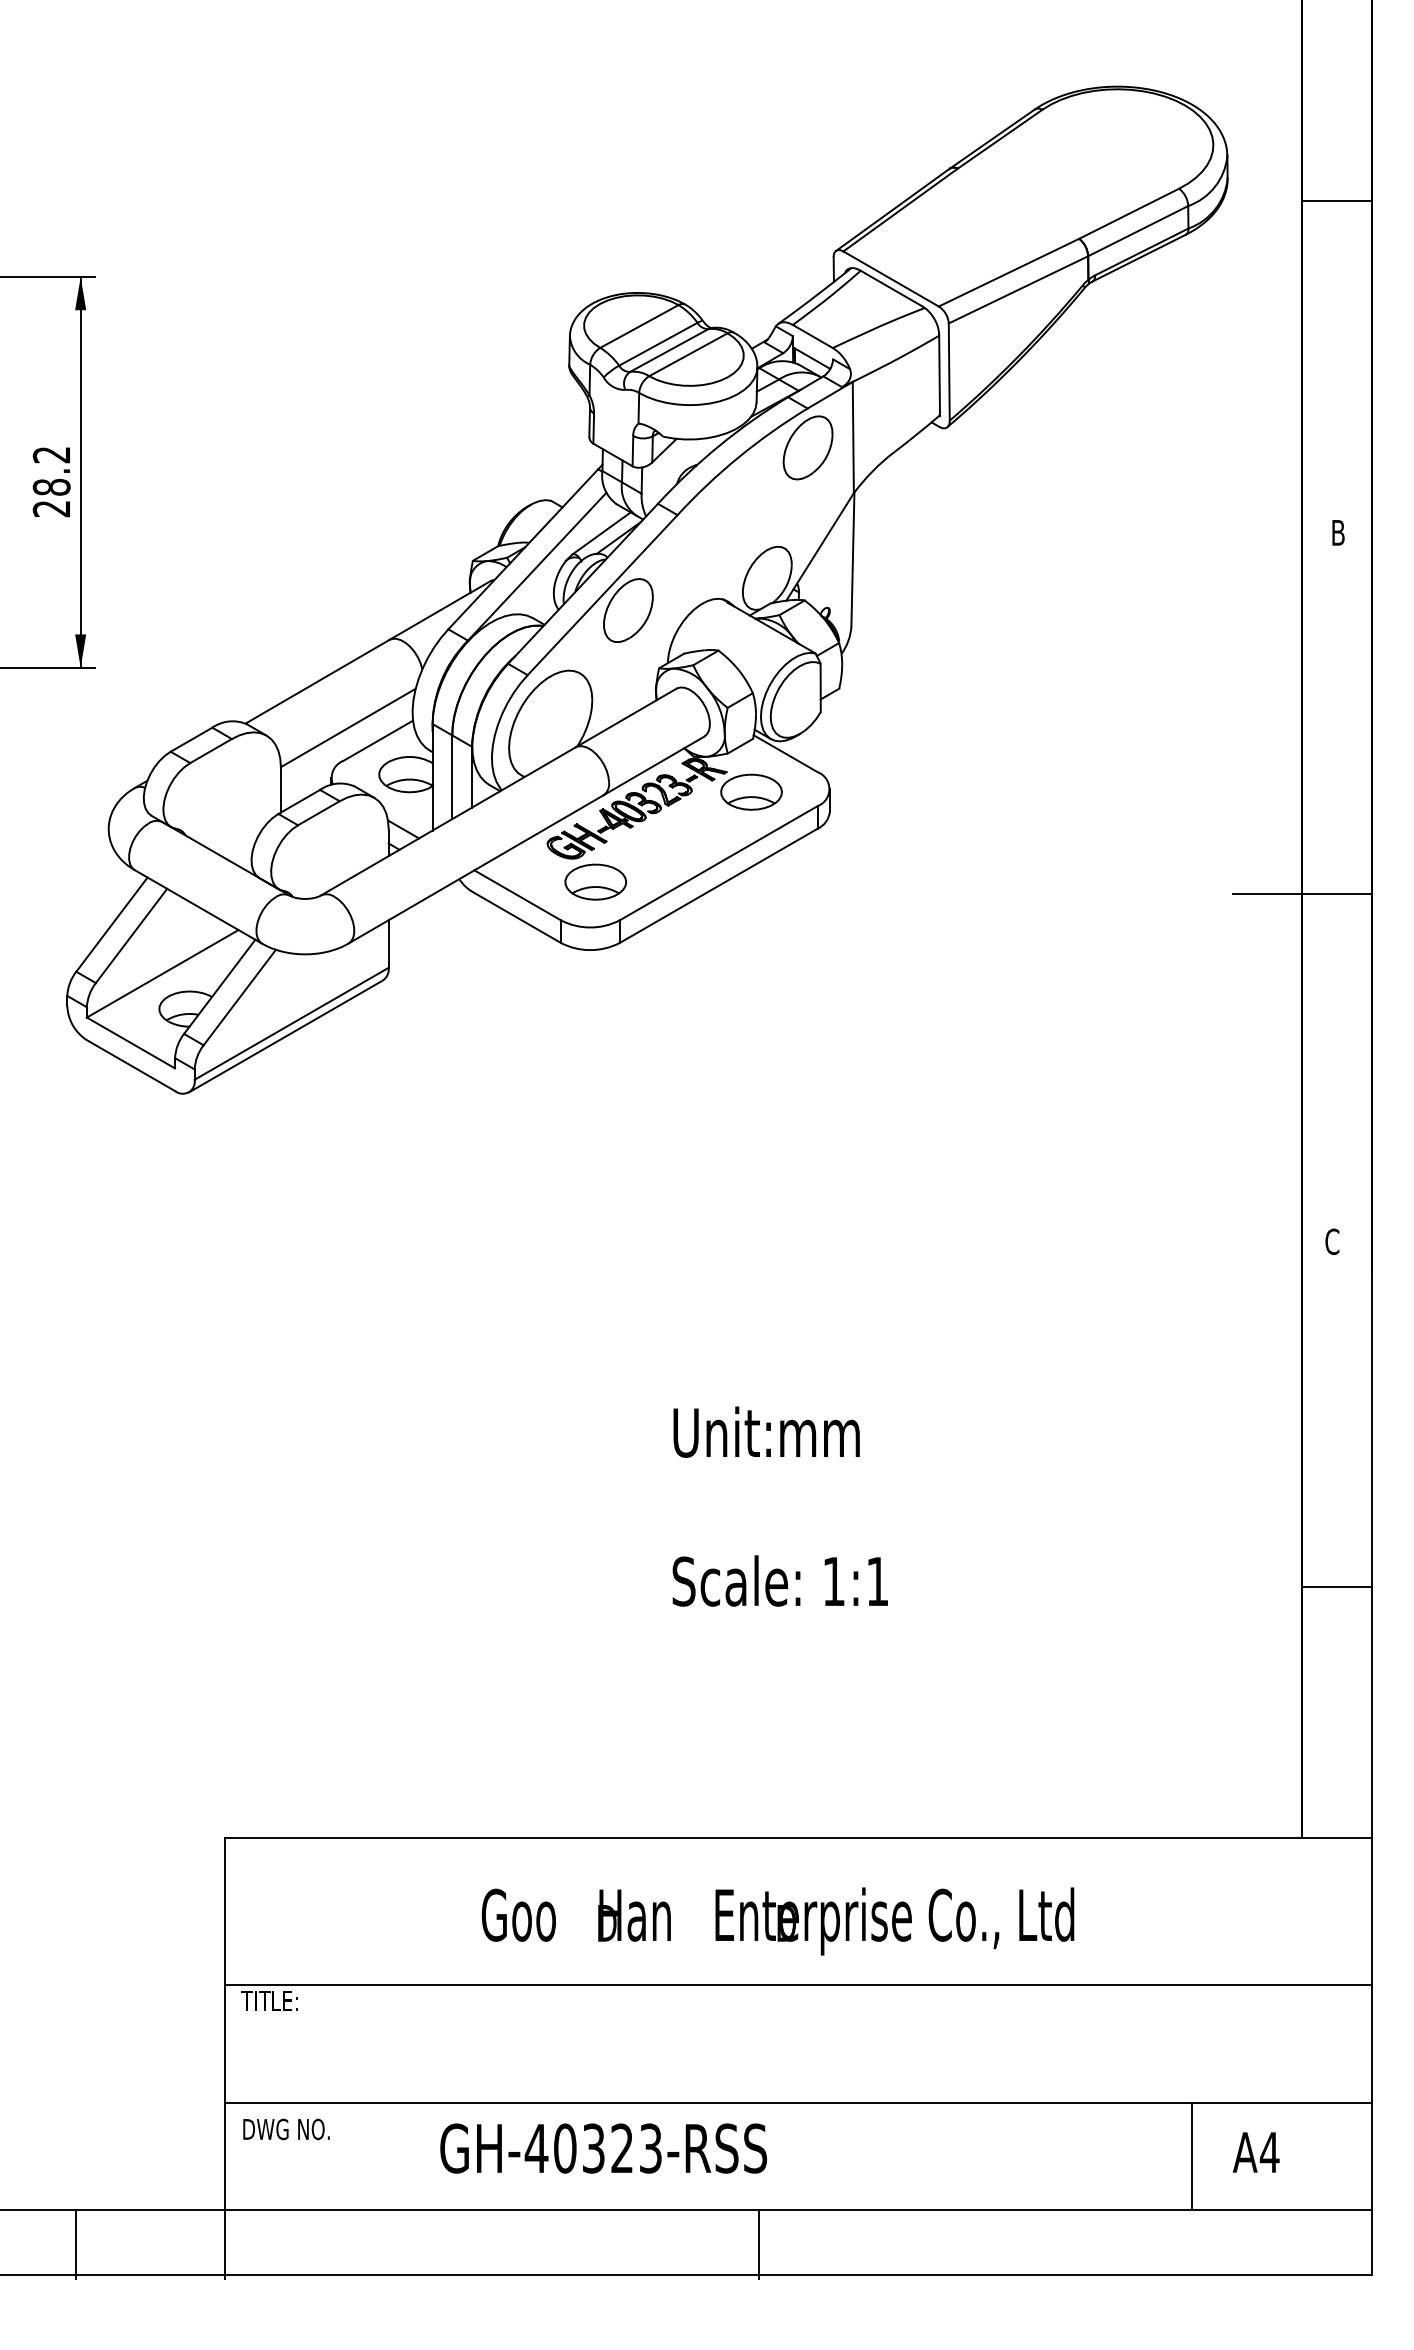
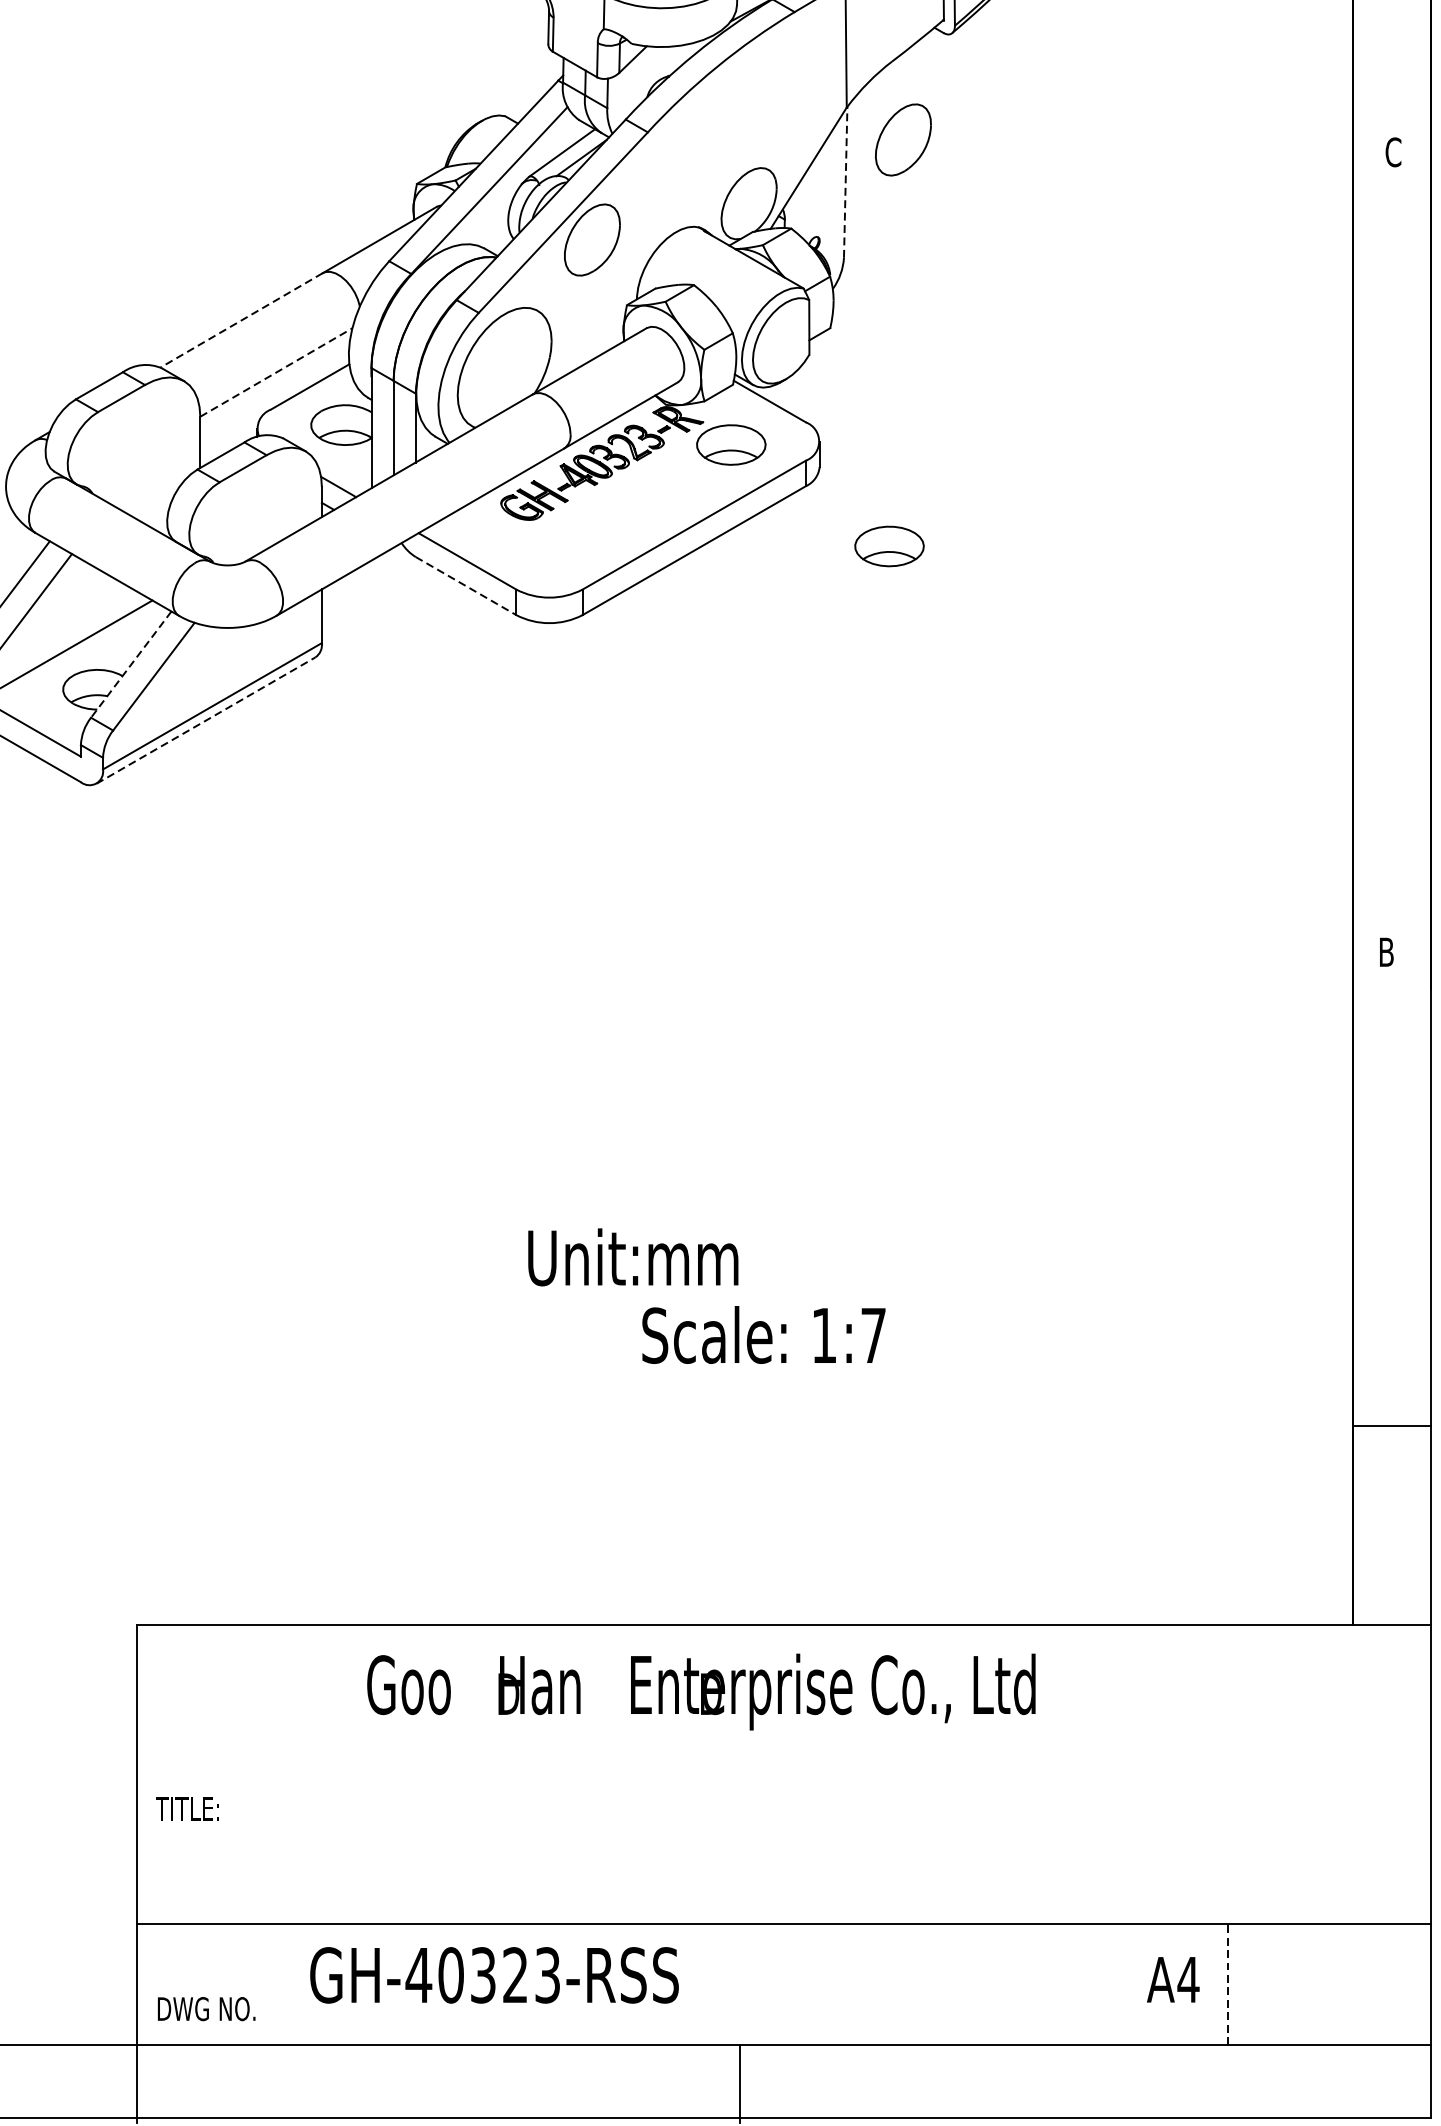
part: (807, 447) -> (902, 139), moved
text: (1338, 532) -> (1393, 151), B -> C
line: (852, 559) -> (845, 182), solid -> dashed
line: (317, 682) -> (241, 321), solid -> dashed
line: (348, 727) -> (276, 371), solid -> dashed
part: (595, 881) -> (889, 545), moved
line: (1302, 894) -> (1352, 560), removed
line: (516, 917) -> (466, 586), solid -> dashed
line: (219, 987) -> (131, 665), solid -> dashed
line: (285, 1036) -> (205, 720), solid -> dashed
text: (1332, 1241) -> (1386, 951), C -> B
text: (766, 1431) -> (633, 1256), moved
text: (877, 1581) -> (873, 1335), 1:1 -> 1:7
line: (1336, 1586) -> (1391, 1425), moved
text: (777, 1921) -> (700, 1692), moved
line: (797, 1985) -> (783, 1791), removed
text: (286, 2129) -> (206, 2009), moved
text: (603, 2148) -> (494, 1975), moved
text: (1256, 2152) -> (1173, 1979), moved
line: (1191, 2156) -> (1227, 1984), solid -> dashed

